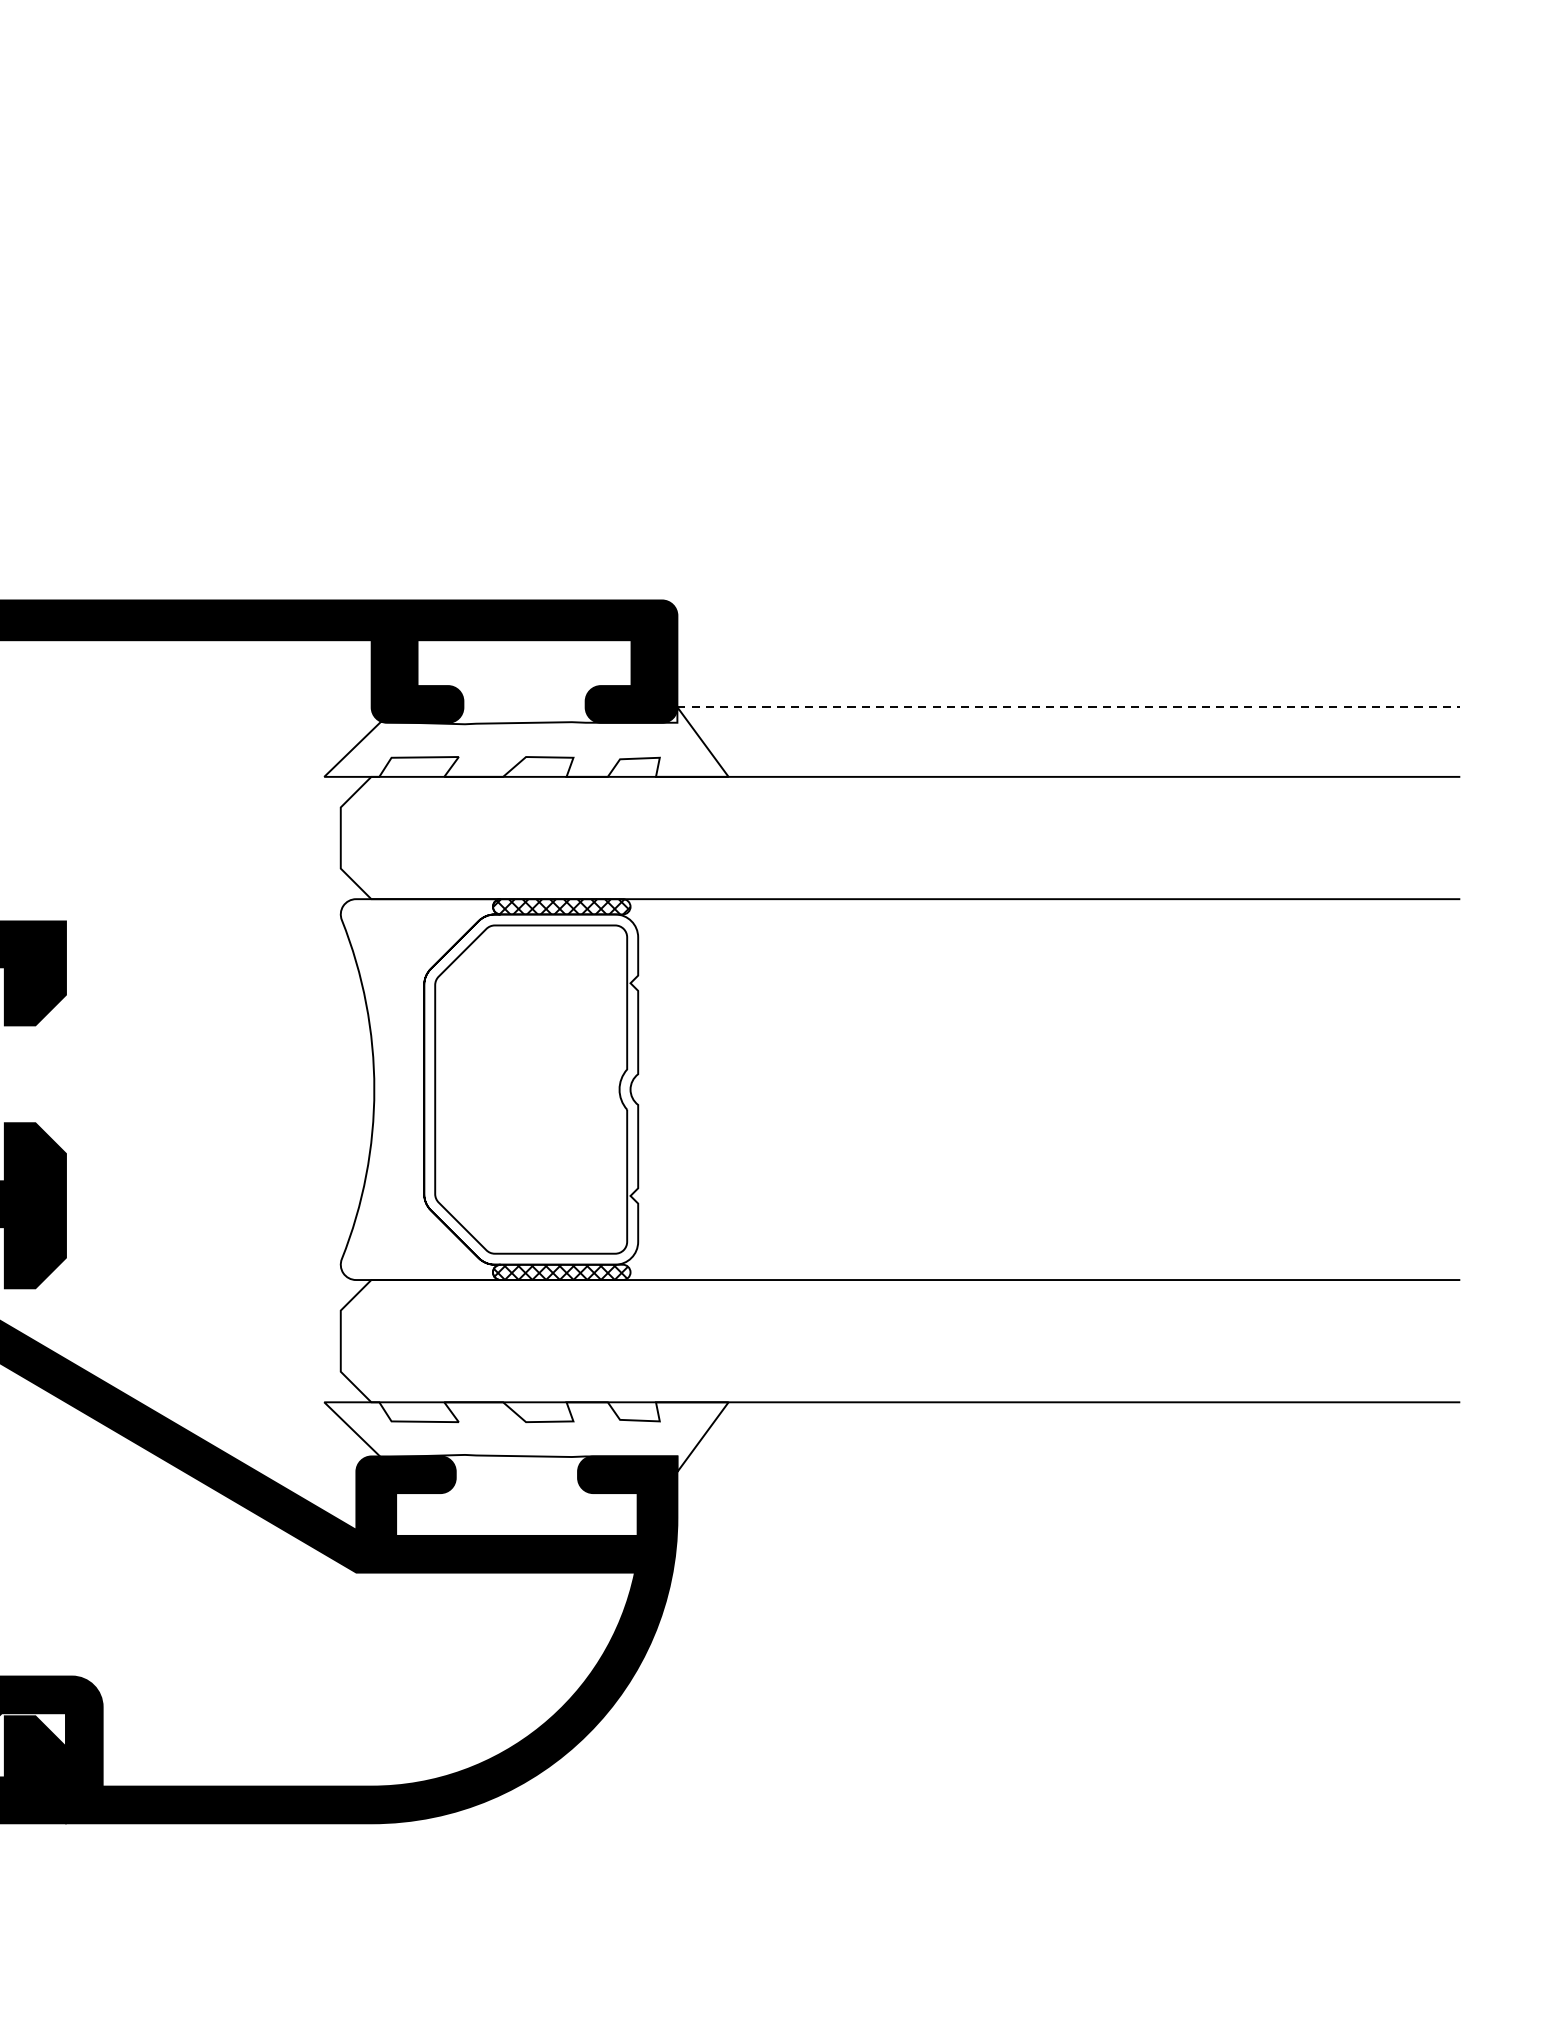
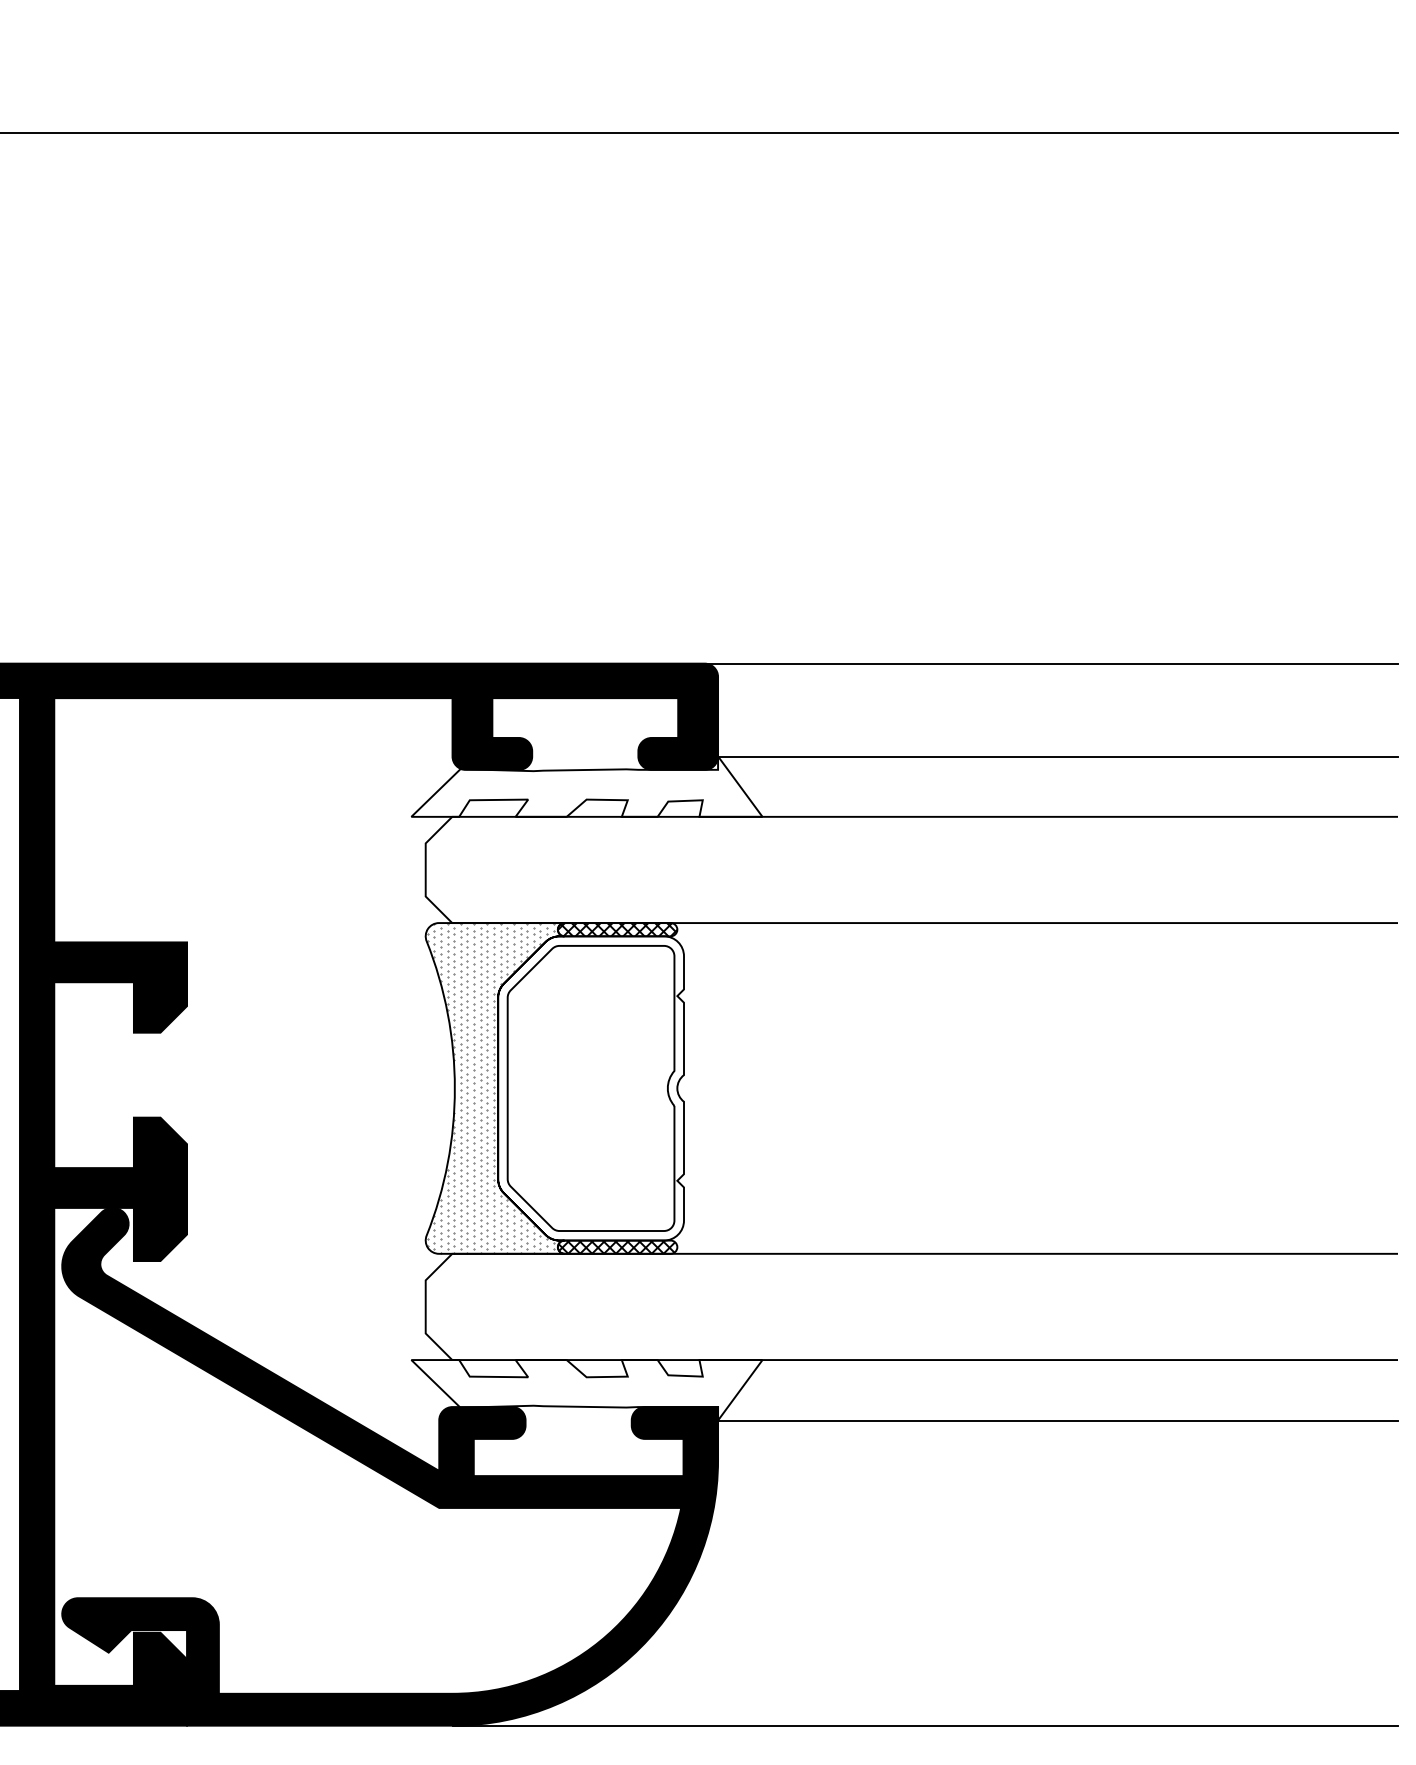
line: (1060, 600) -> (1050, 663), added
line: (1069, 707) -> (1058, 756), dashed -> solid
hatch: (418, 1089) -> (493, 1088), added
line: (1068, 1471) -> (1057, 1420), added
line: (915, 1823) -> (924, 1725), added

